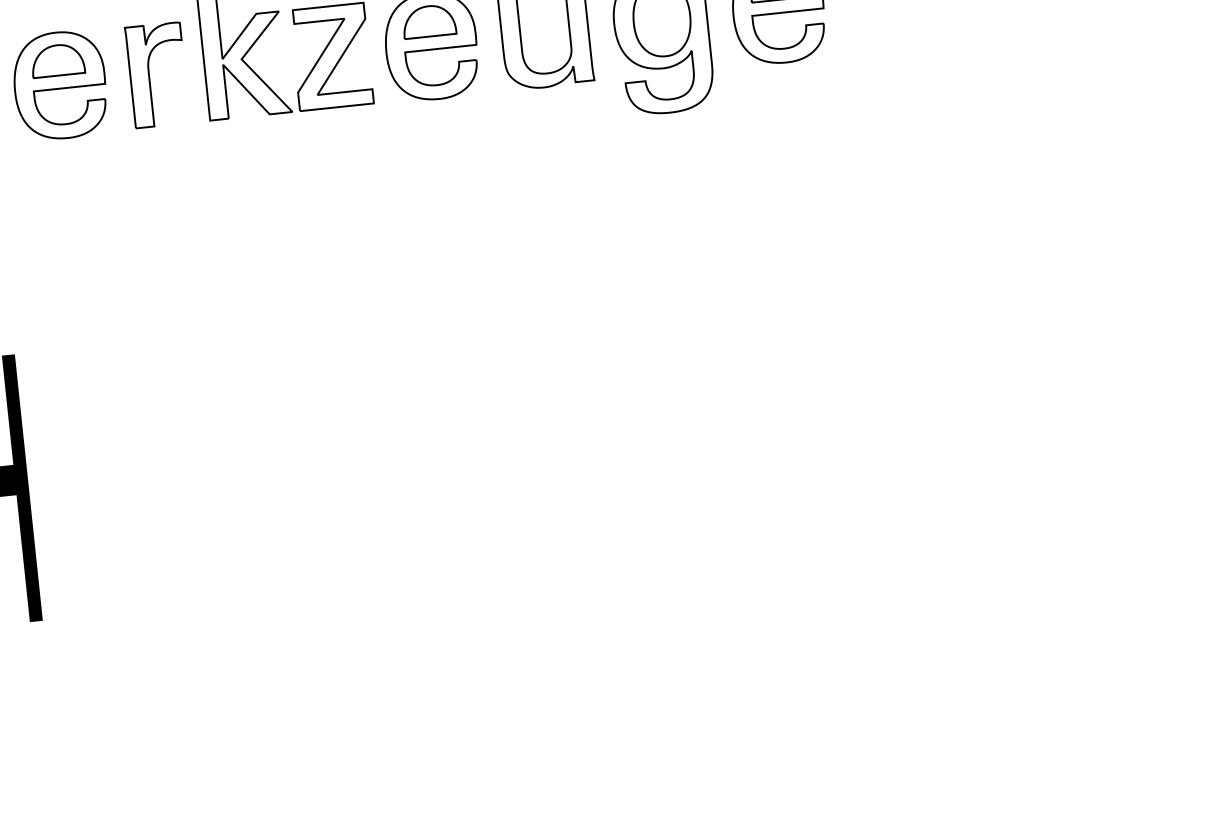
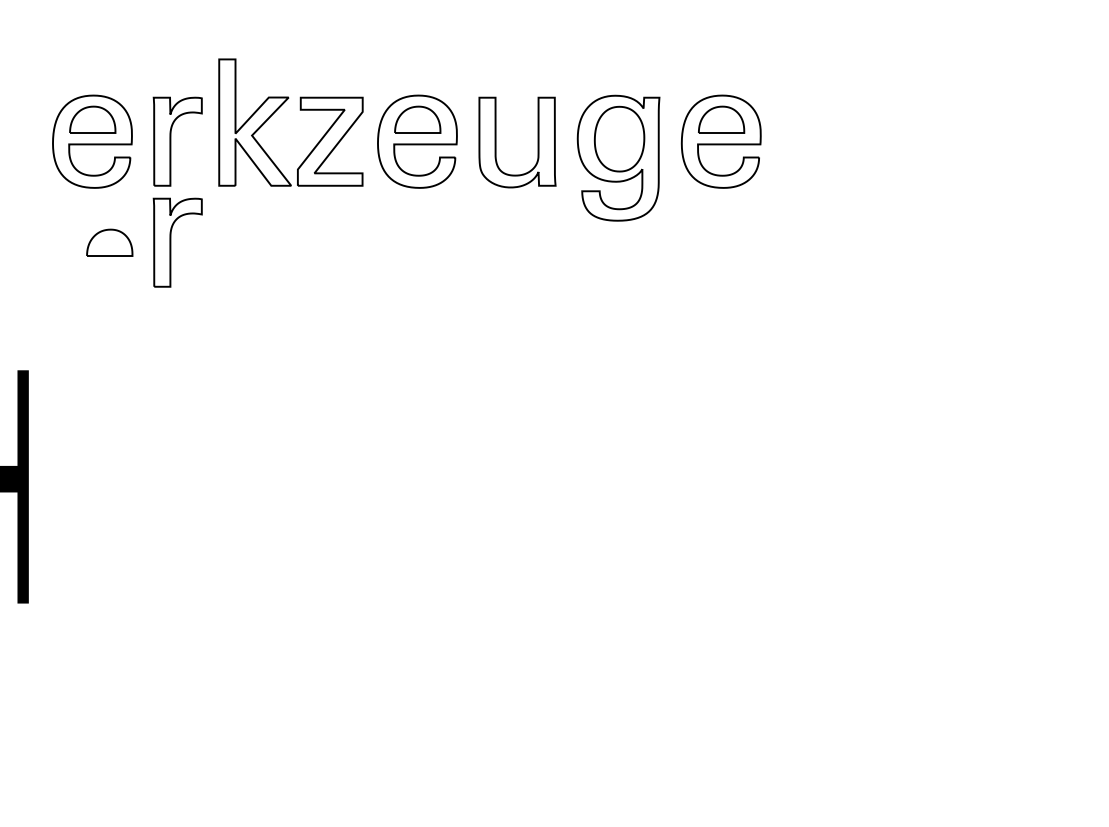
part: (169, 190) -> (177, 242), added
part: (91, 198) -> (109, 242), added

